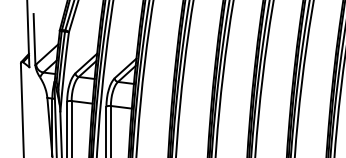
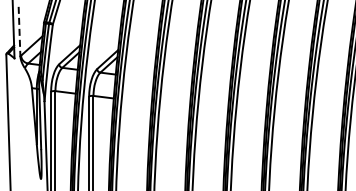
line: (34, 39) -> (19, 31), solid -> dashed

